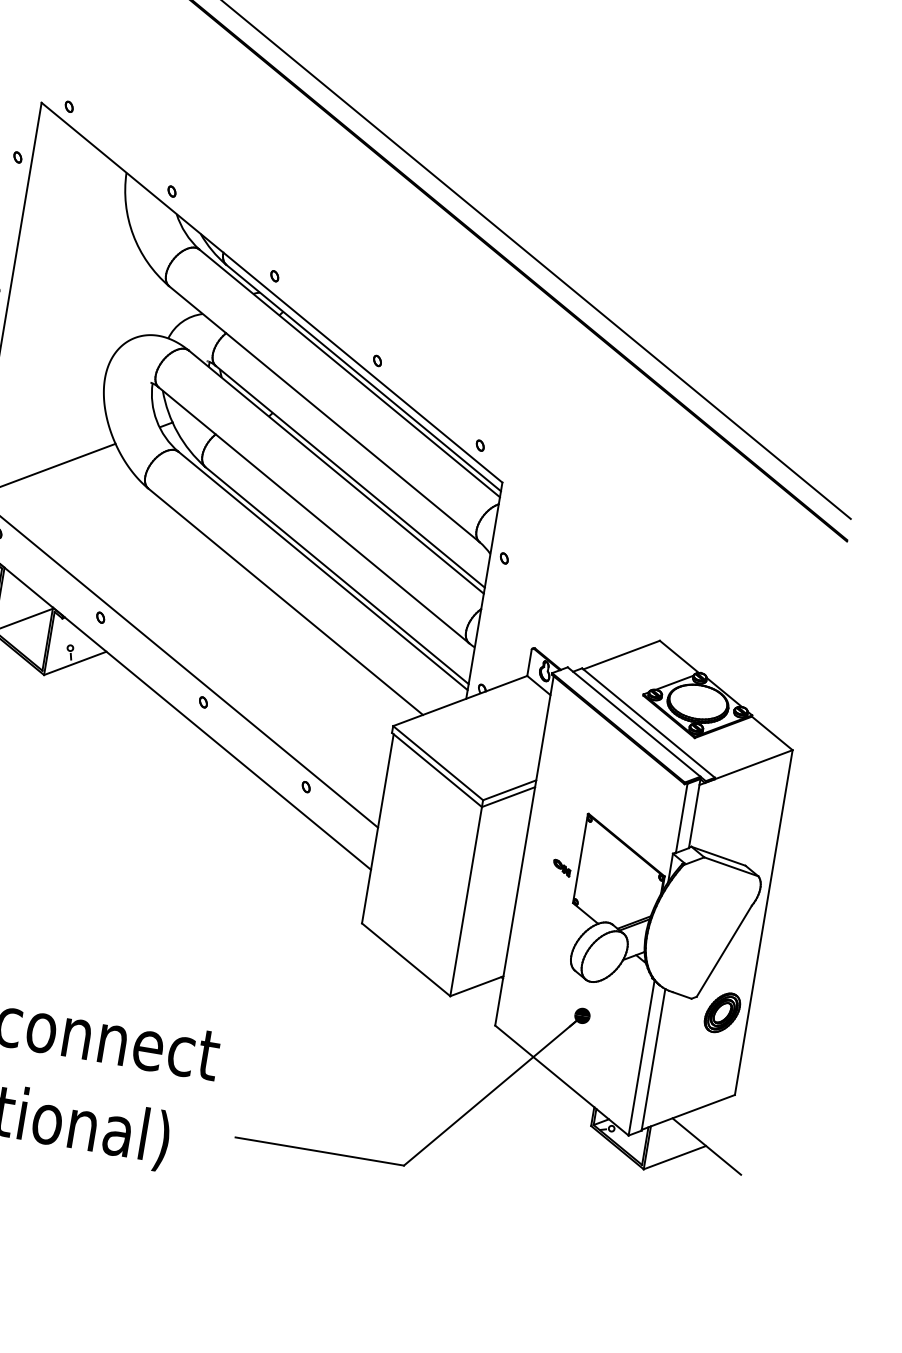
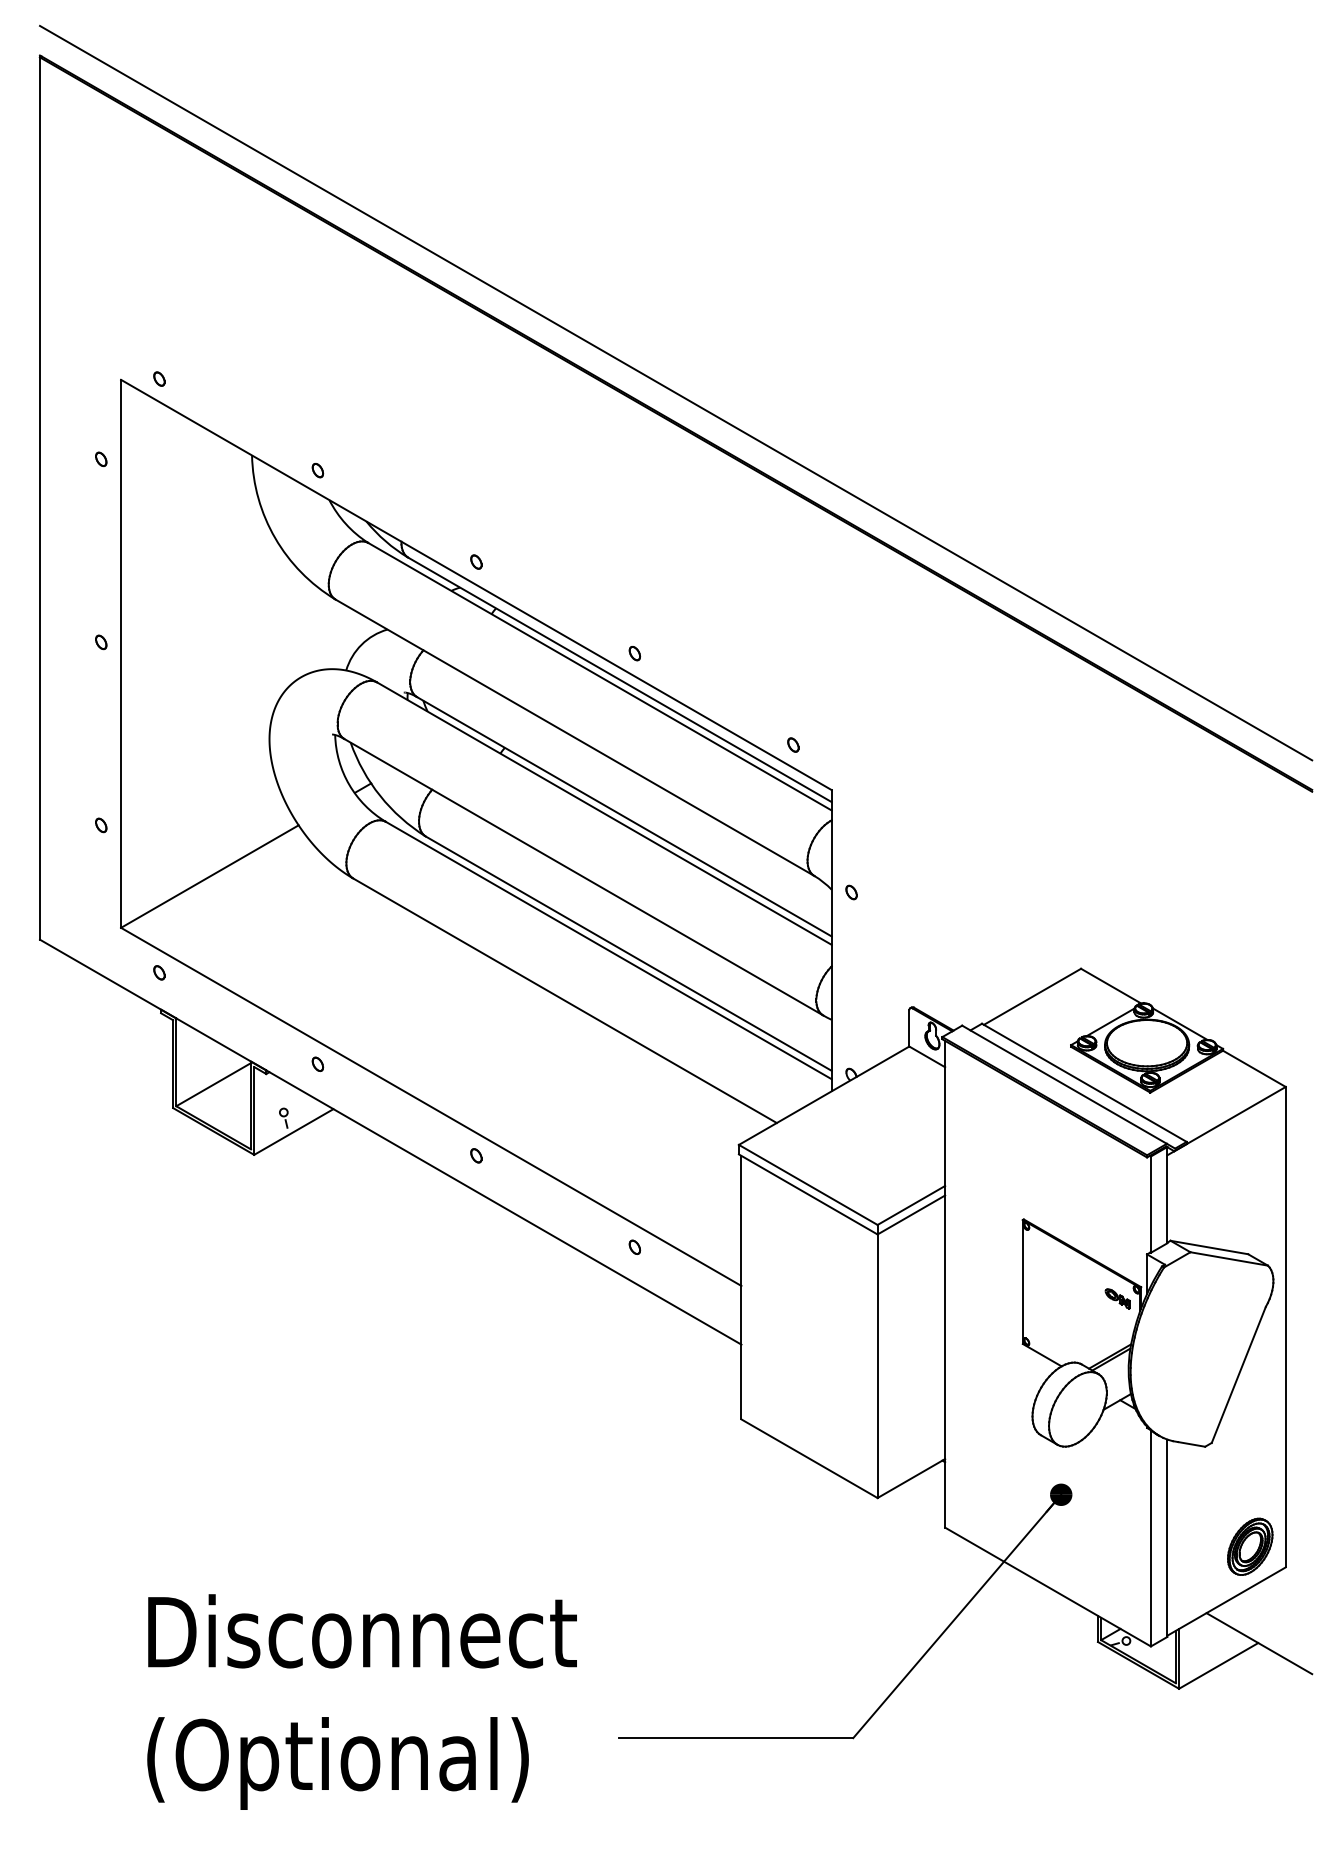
part: (561, 867) -> (1117, 1298), moved
part: (722, 1012) -> (1250, 1546), moved

